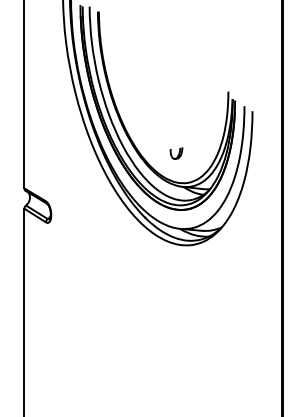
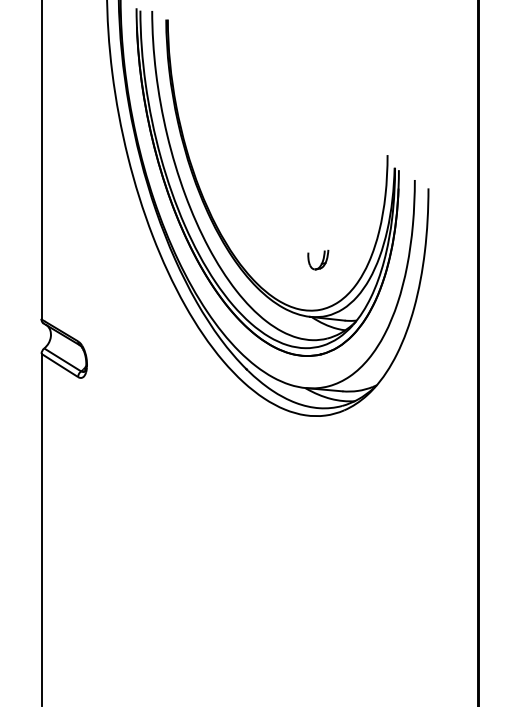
part: (176, 153) -> (318, 260), moved

